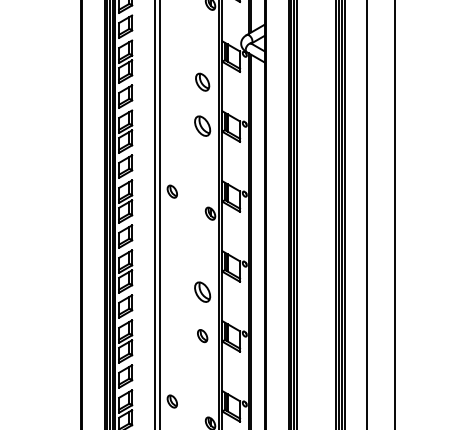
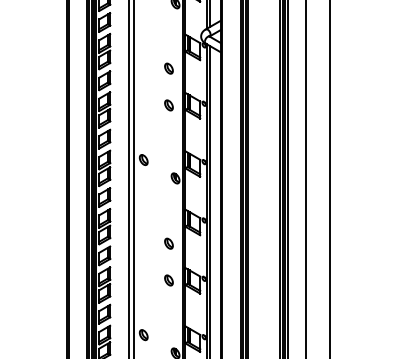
part: (202, 81) -> (168, 68), size x0.71
part: (202, 126) -> (168, 105), size x0.62
part: (202, 291) -> (168, 243), size x0.62

